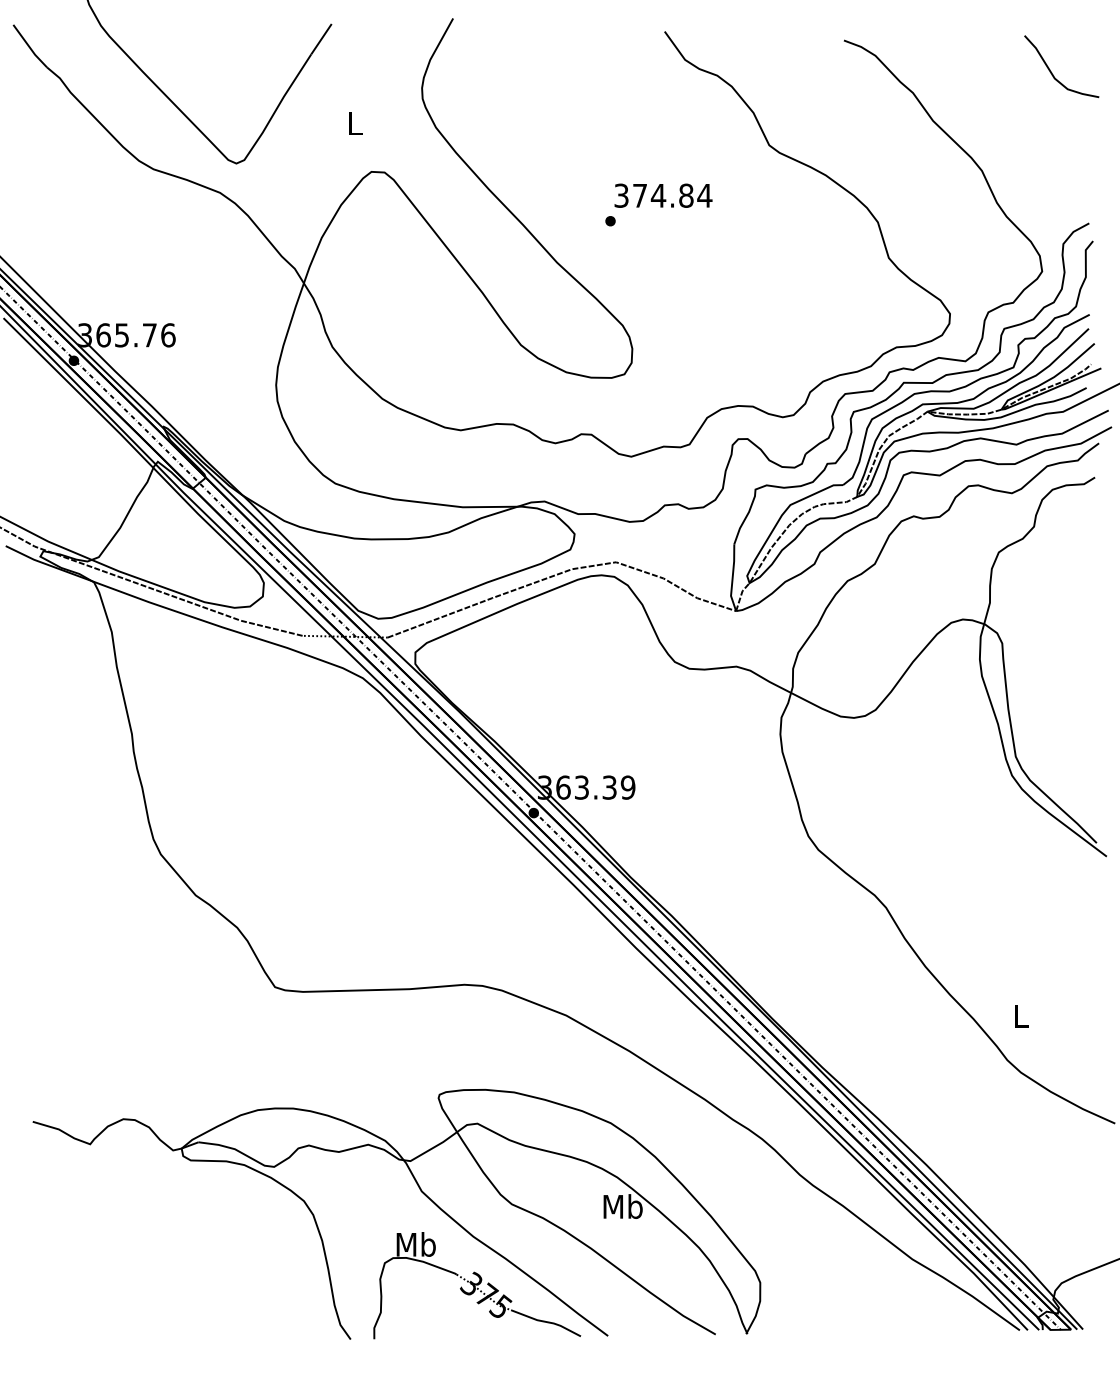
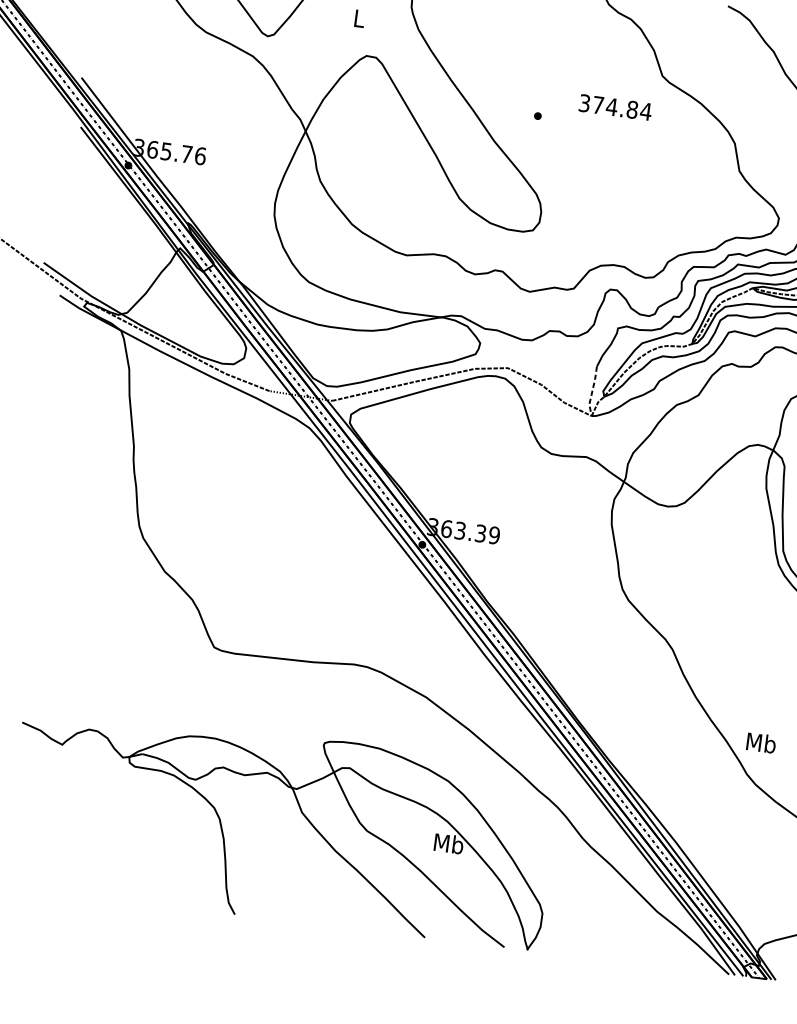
text: (663, 195) -> (615, 107), moved
line: (732, 578) -> (592, 391), solid -> dashed
text: (1020, 1015) -> (760, 742), L -> Mb
part: (477, 1285) -> (333, 887), removed

